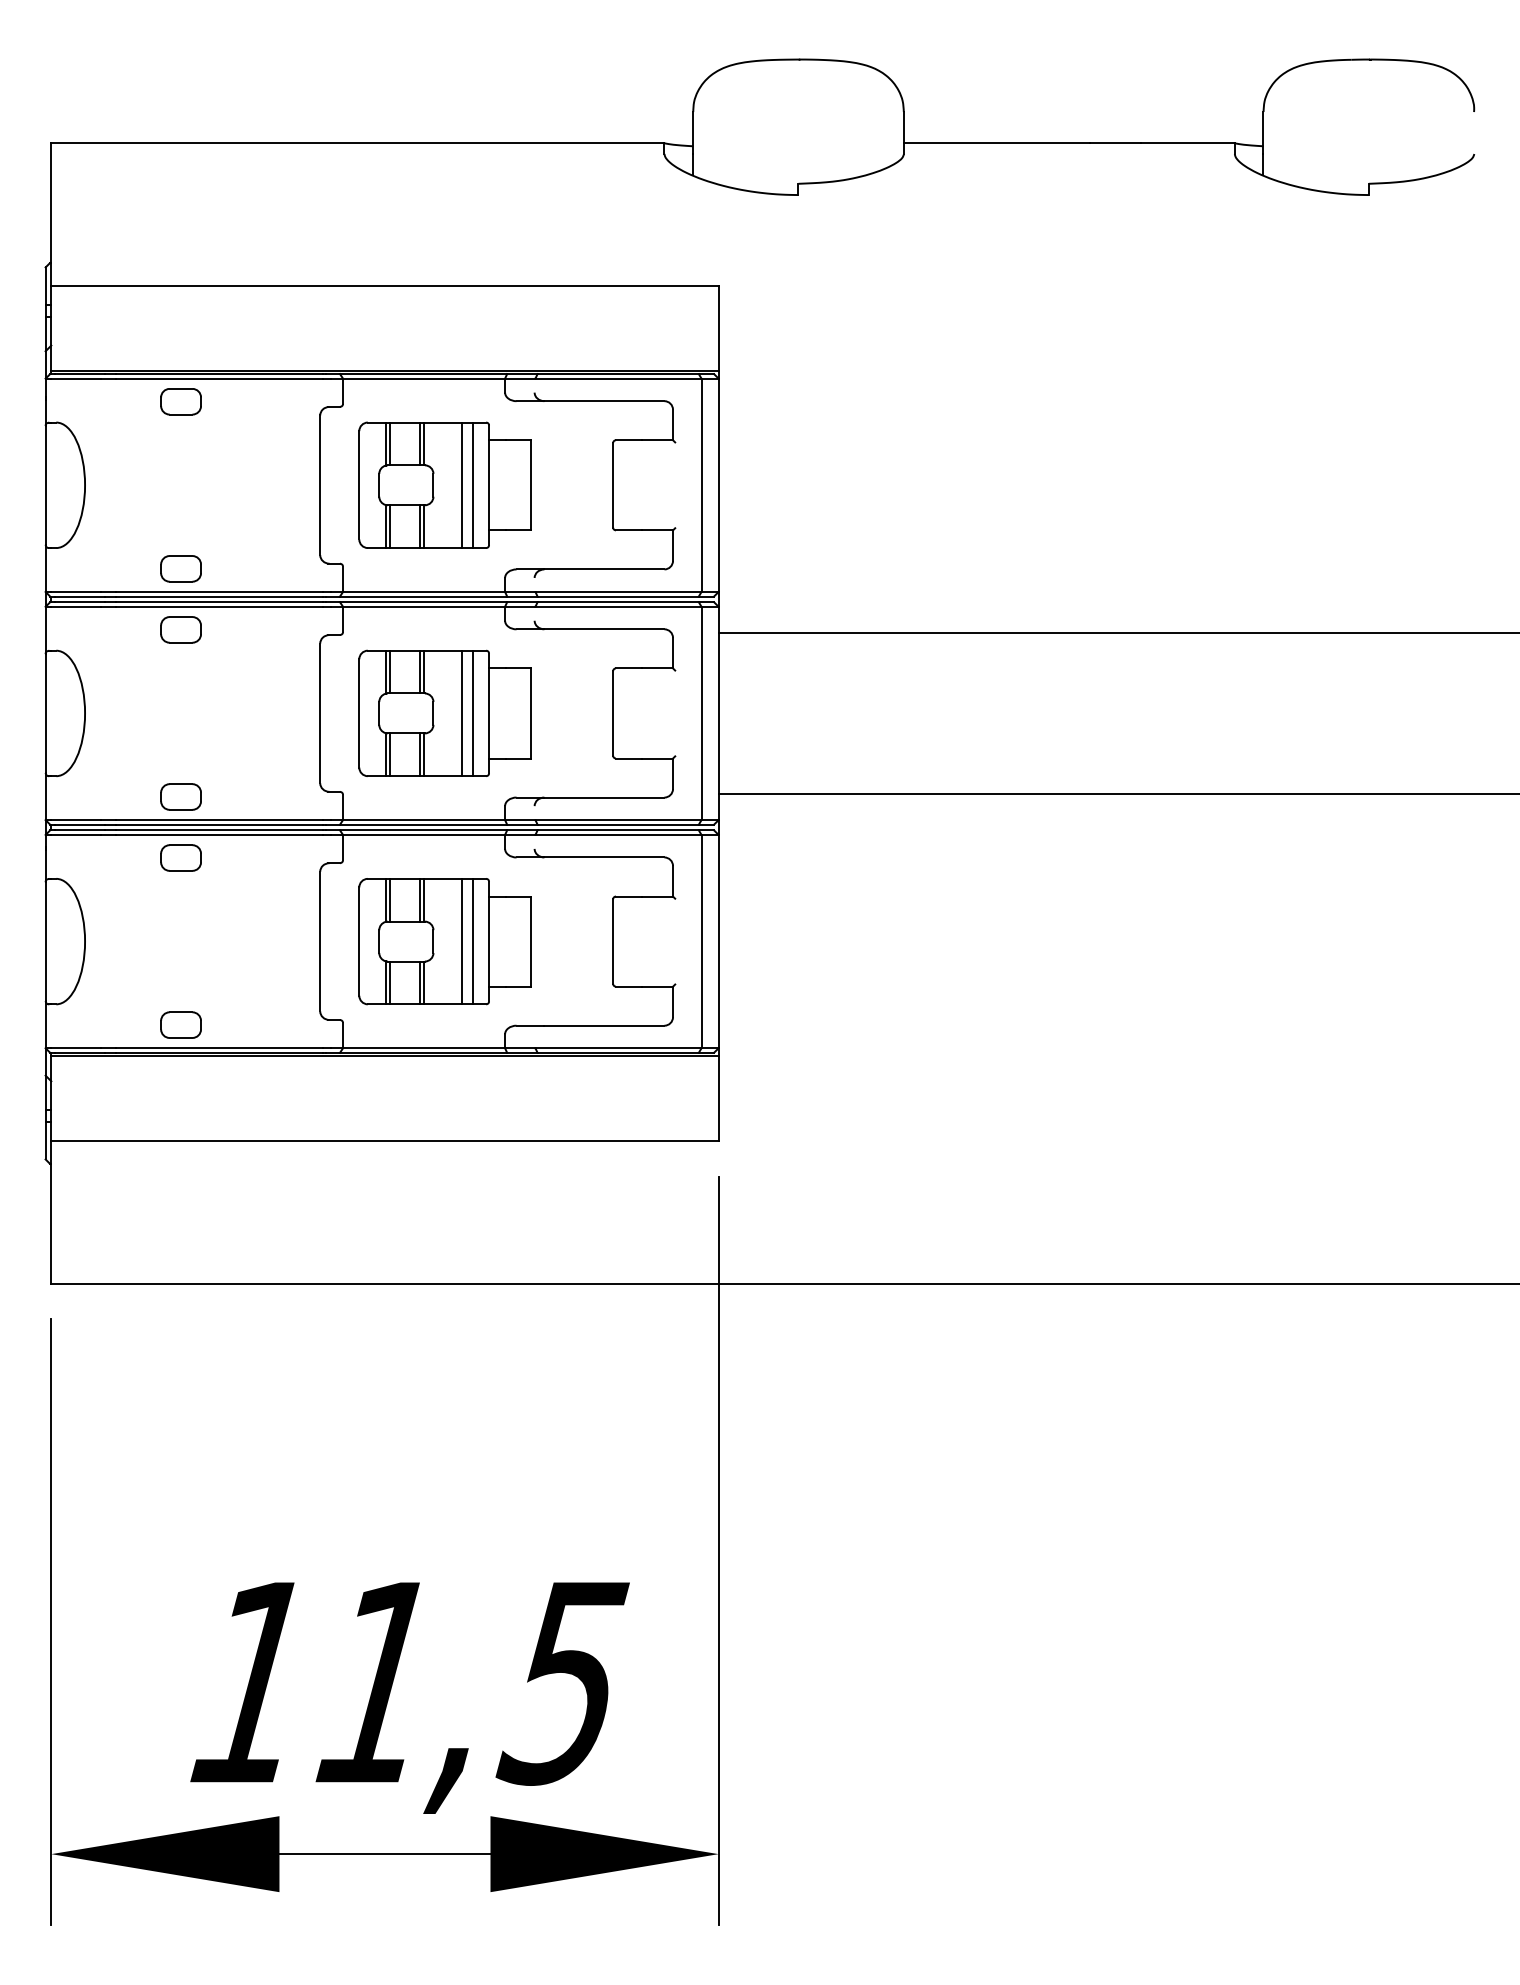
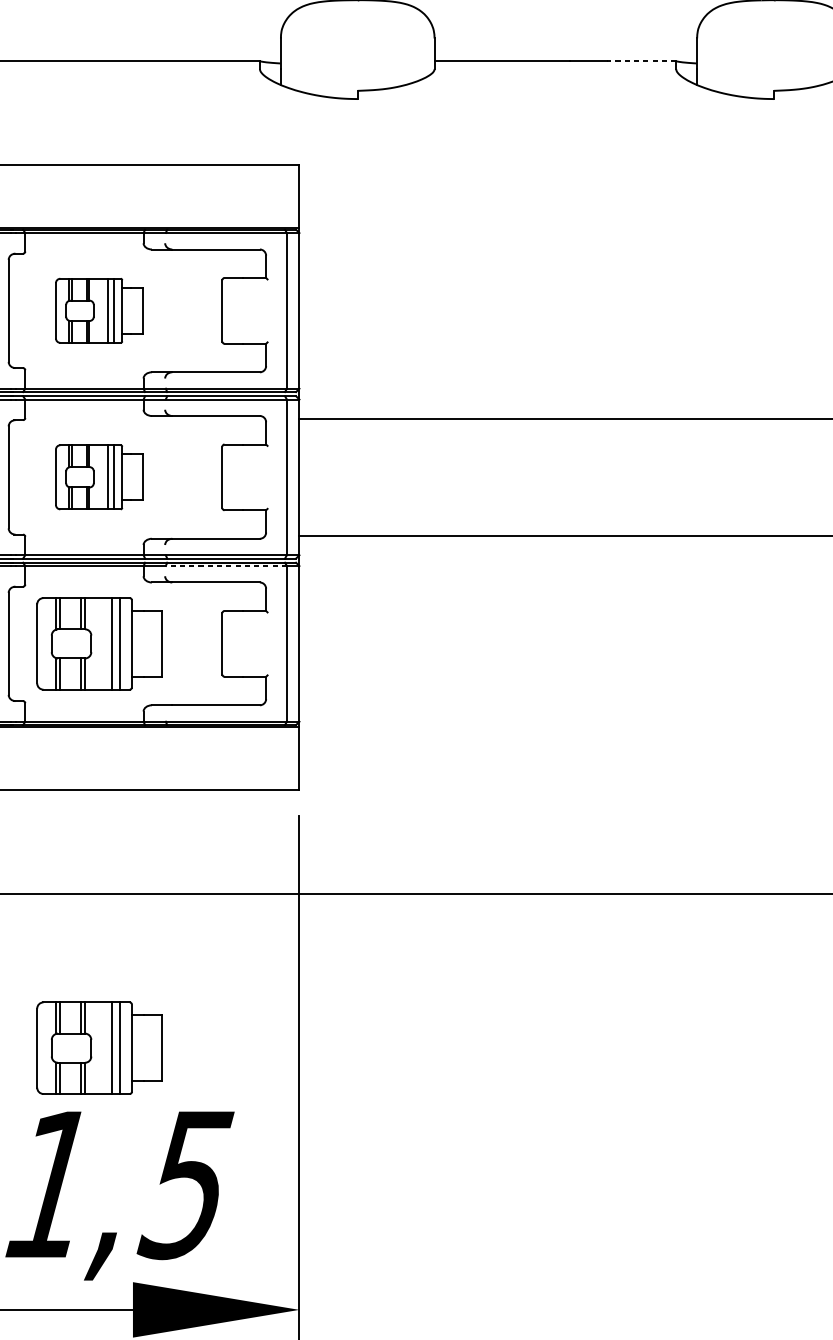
line: (1187, 143) -> (641, 61), solid -> dashed
part: (444, 484) -> (99, 310), size x0.7
part: (444, 712) -> (99, 476), size x0.7
line: (618, 834) -> (226, 565), solid -> dashed
part: (444, 1495) -> (99, 1048), added

